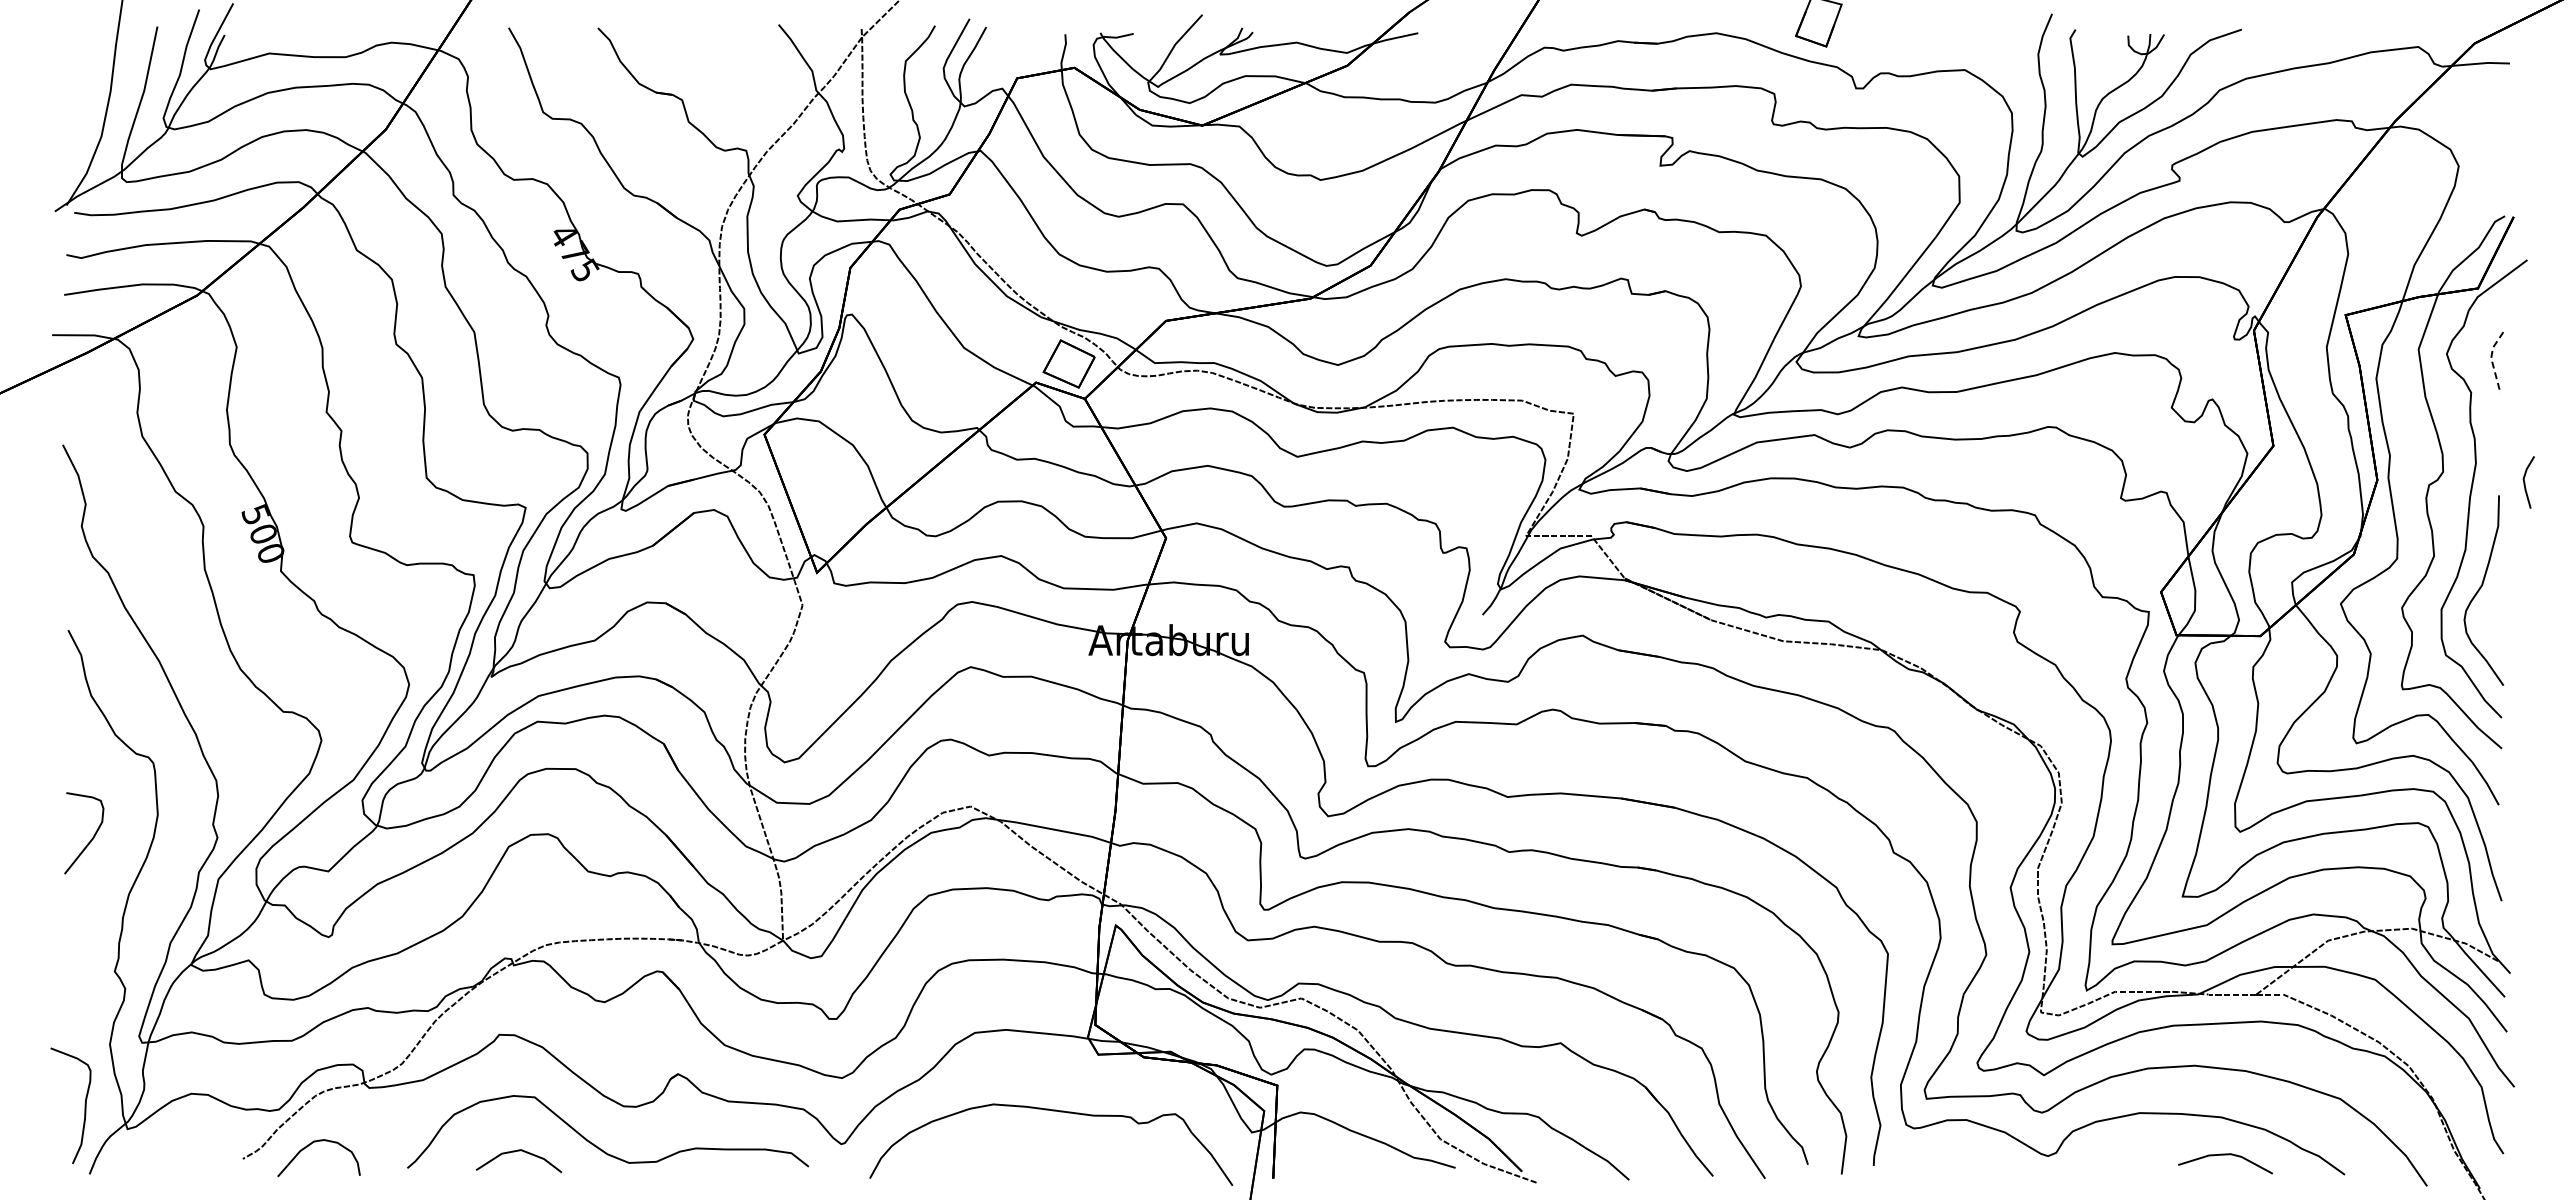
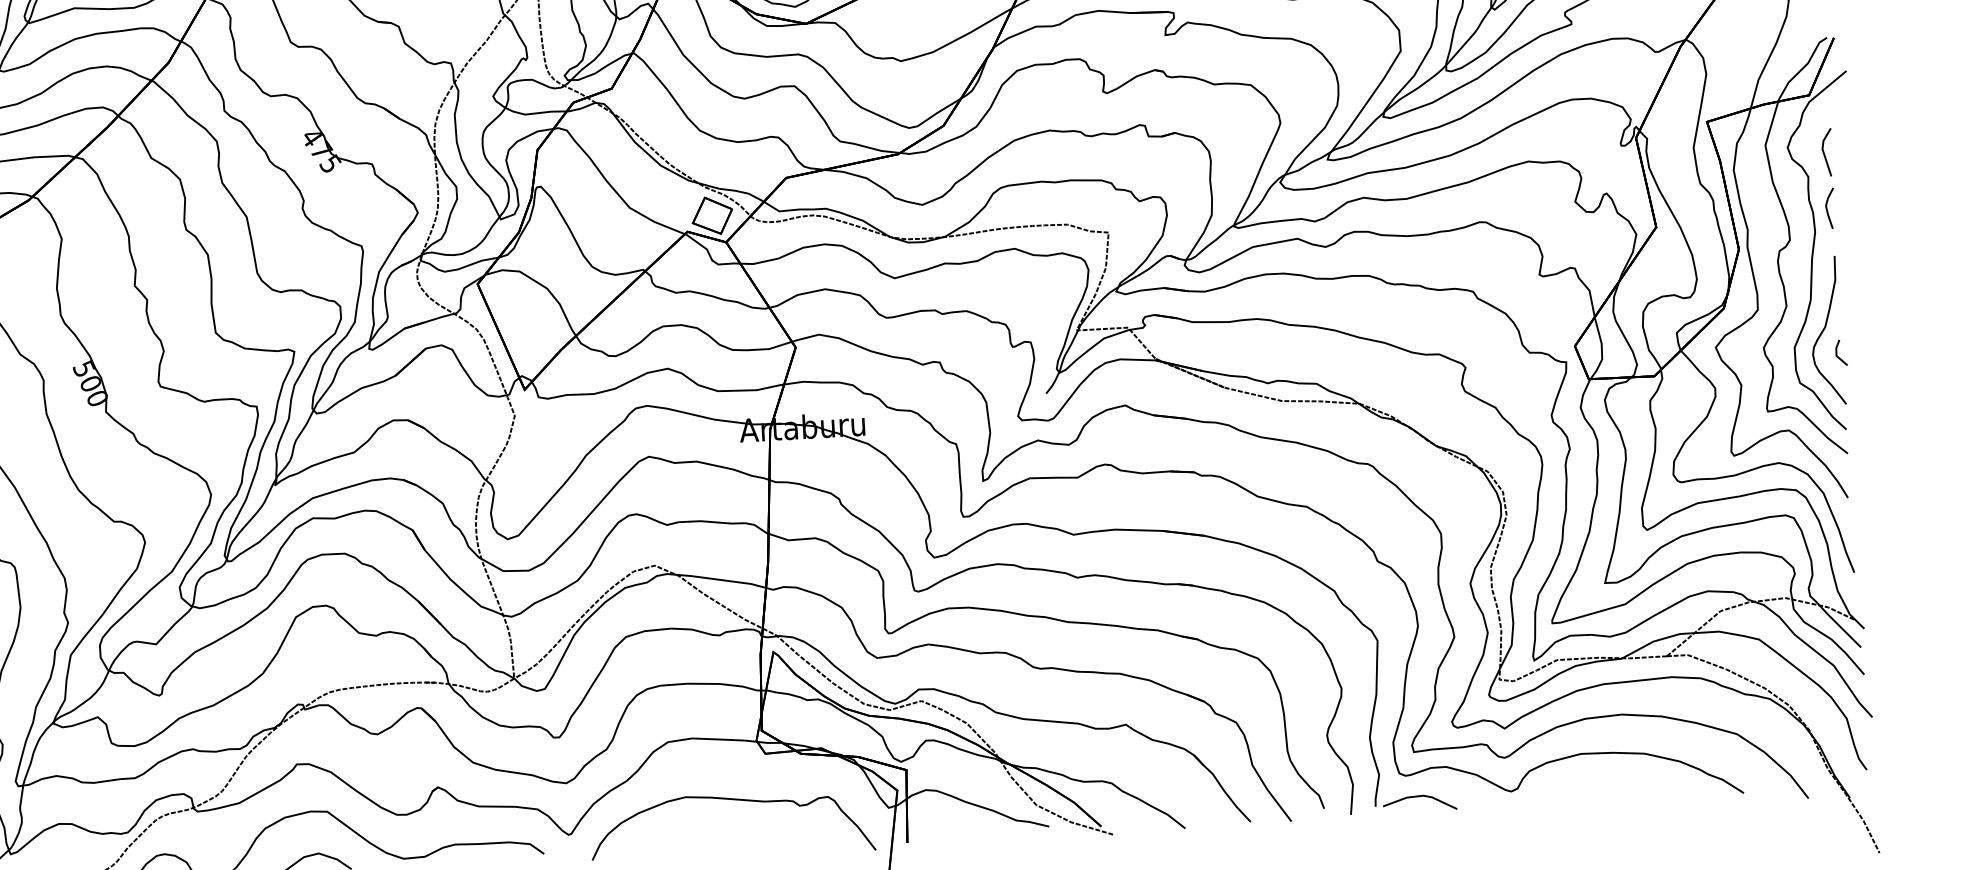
line: (2491, 361) -> (1822, 151), dashed -> solid
line: (2525, 482) -> (1827, 208), moved
line: (2495, 619) -> (1837, 353), added
line: (2225, 1155) -> (1419, 796), moved

